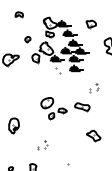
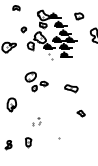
part: (93, 87) -> (81, 71), removed
part: (53, 108) -> (36, 81), moved
part: (92, 135) -> (80, 113), size x0.62

